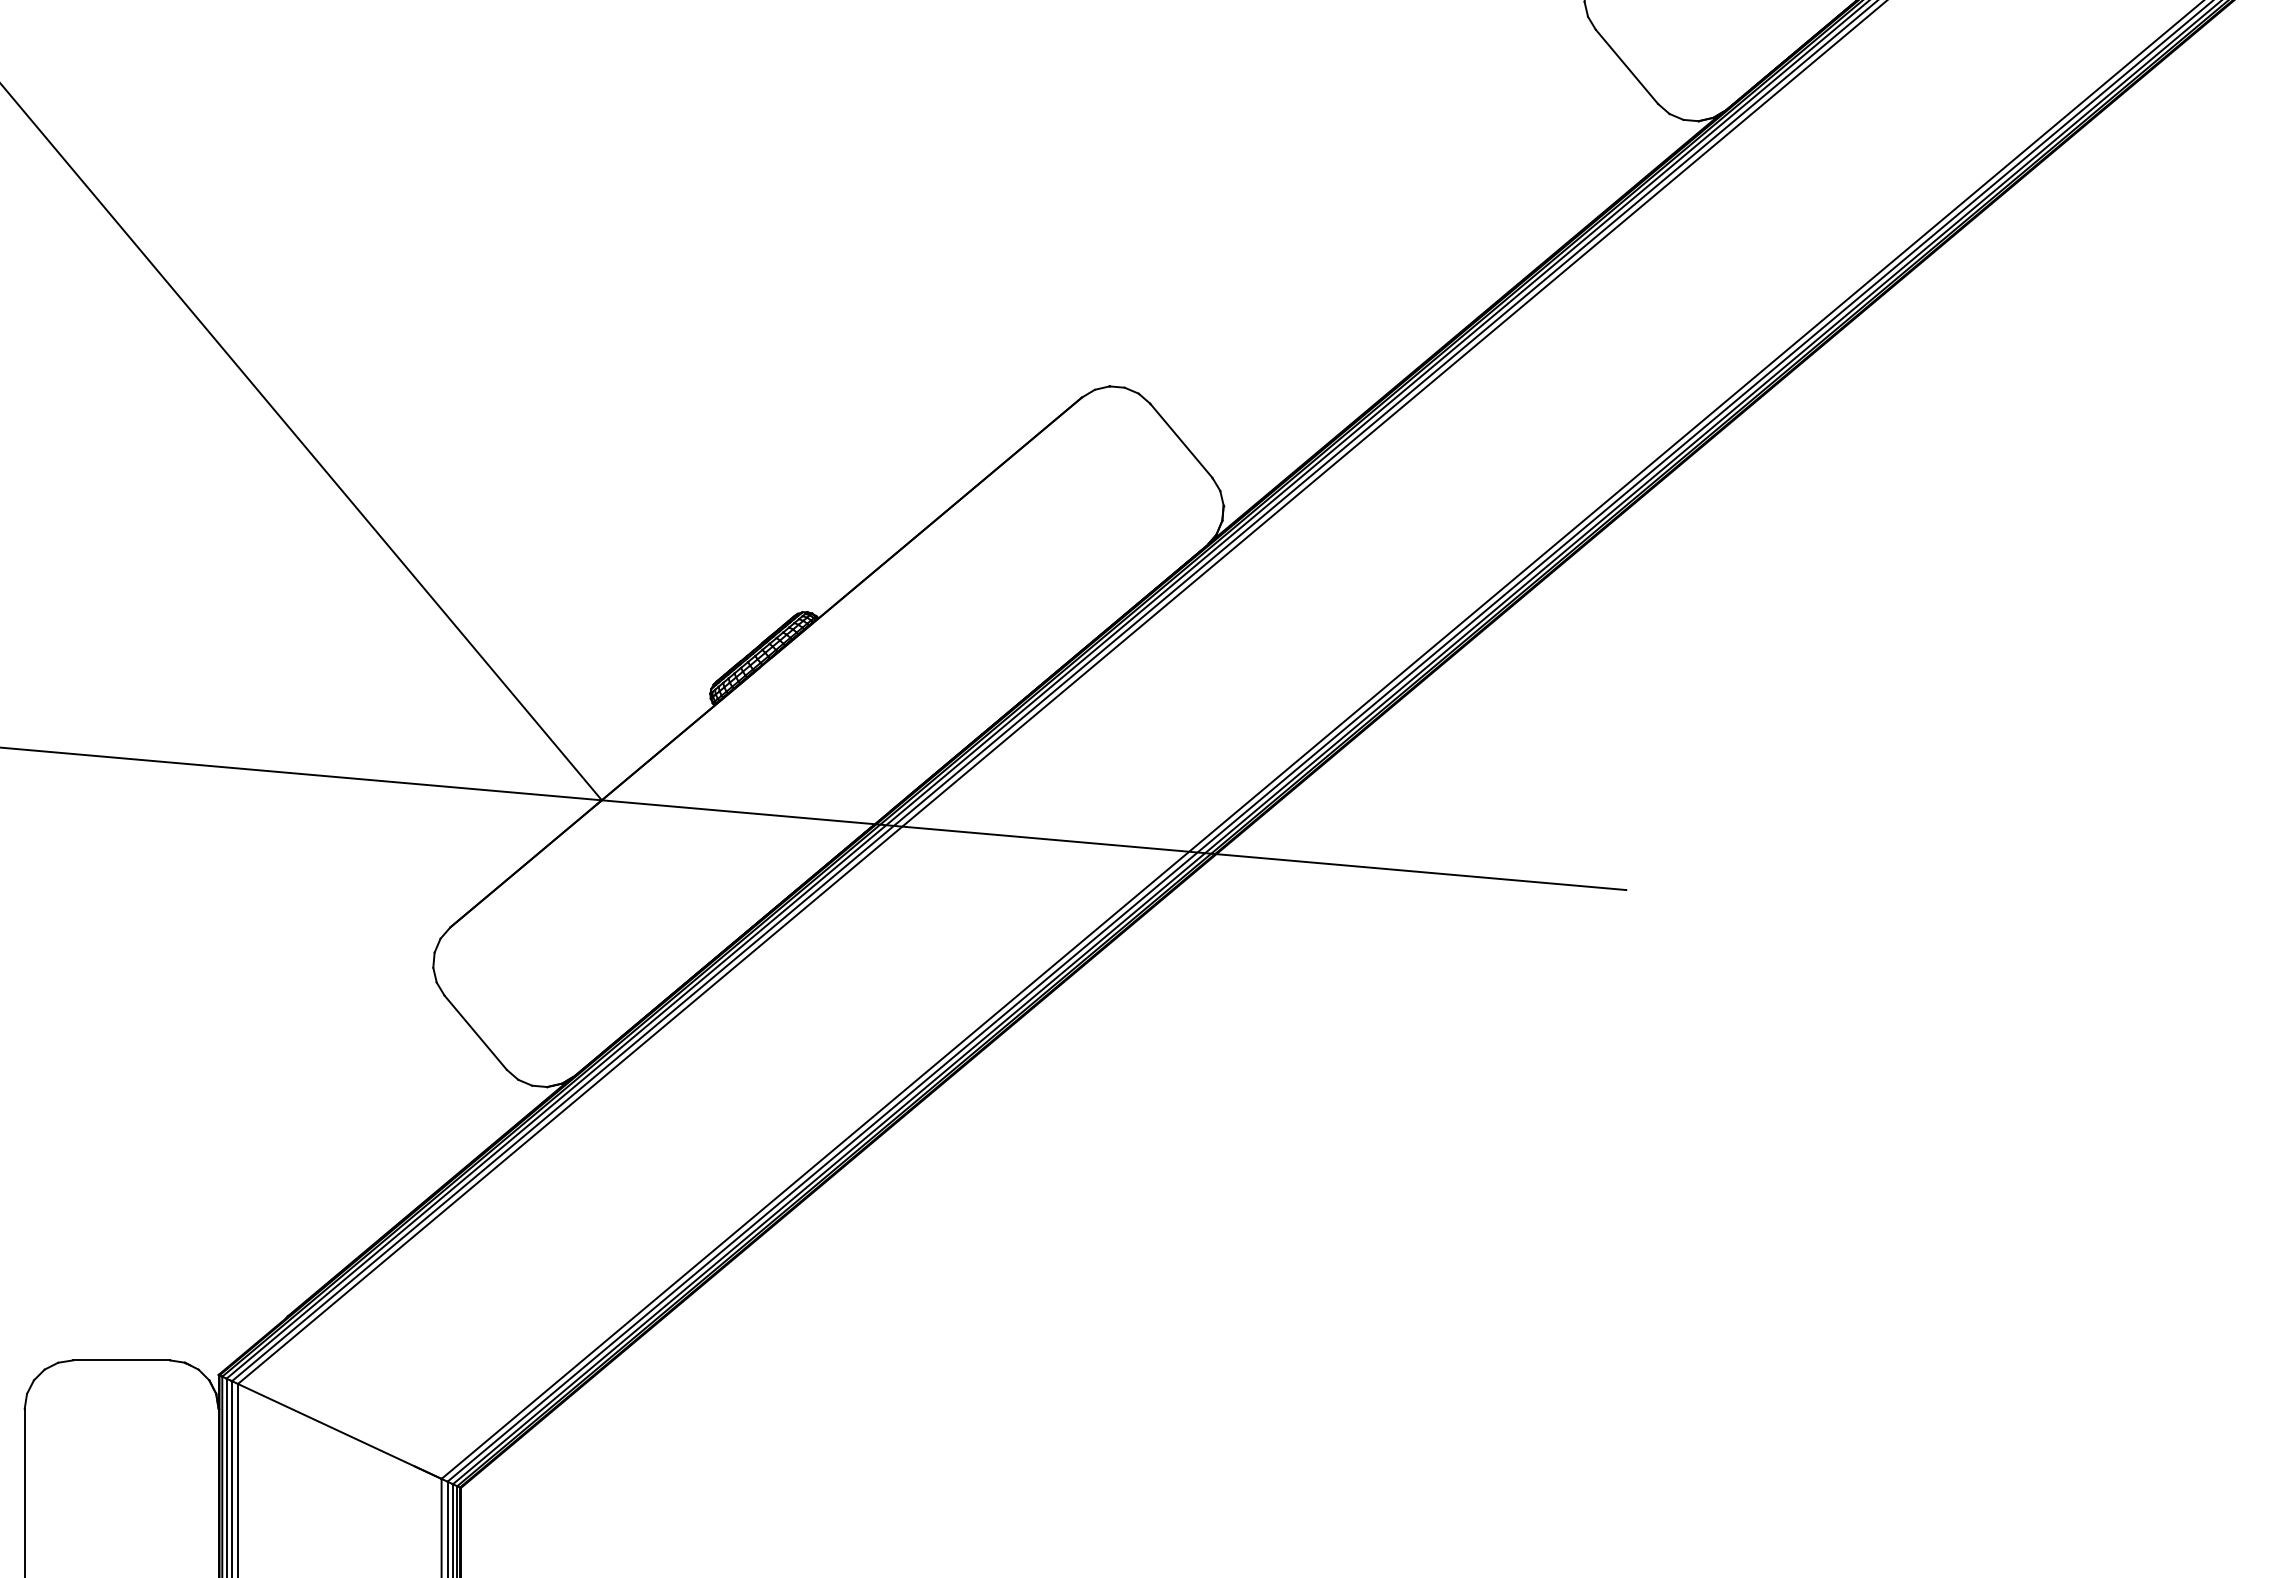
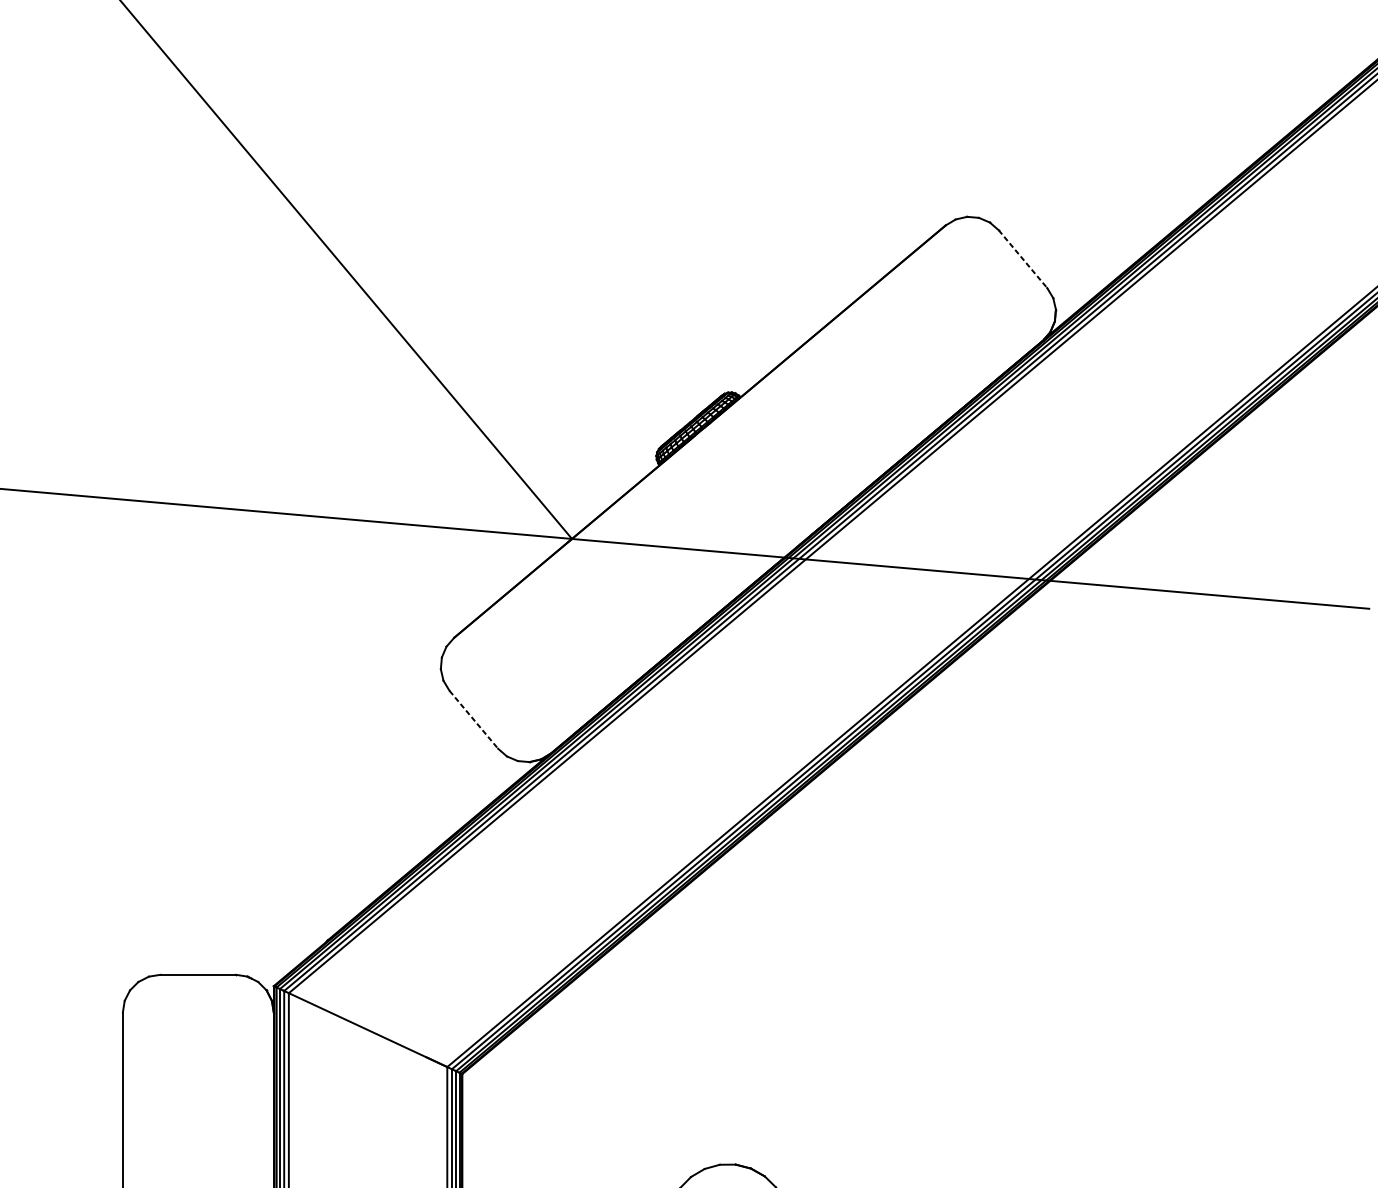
line: (1181, 441) -> (1023, 259), solid -> dashed
line: (476, 1033) -> (474, 720), solid -> dashed

